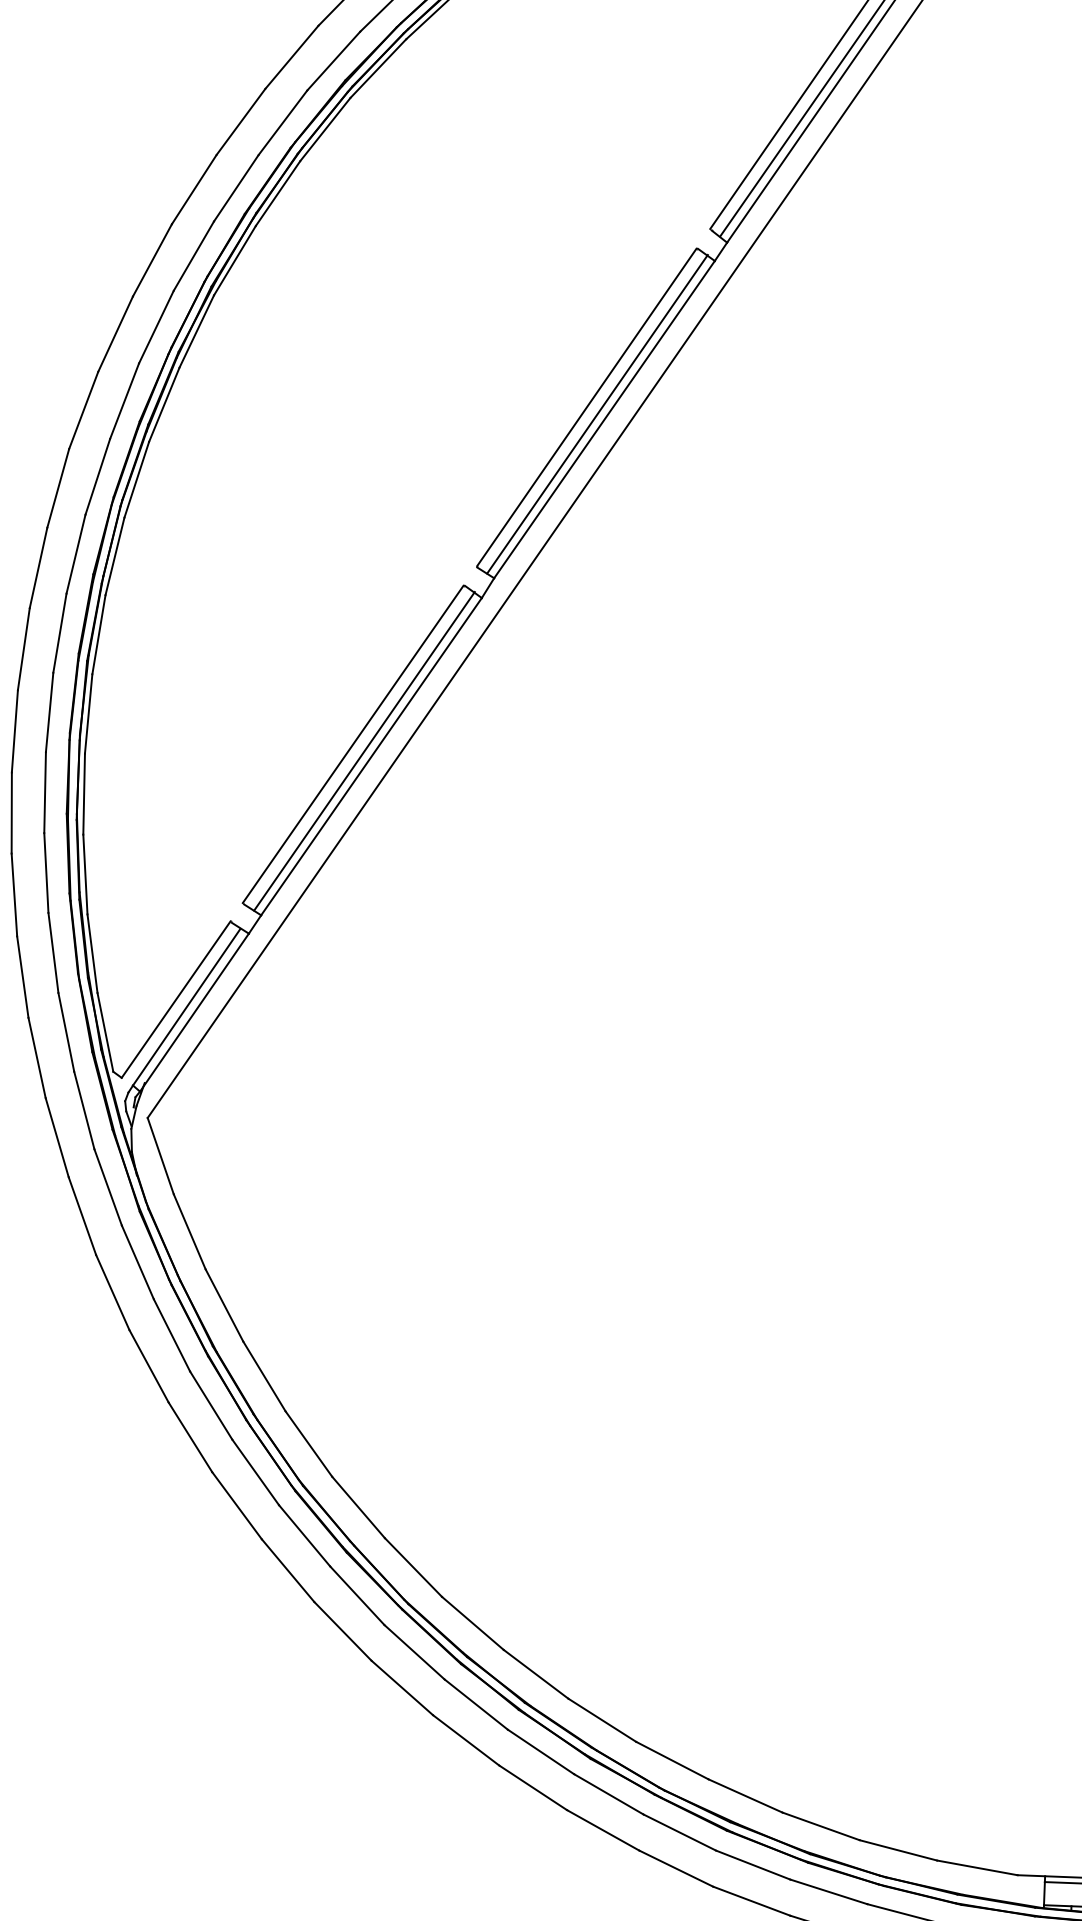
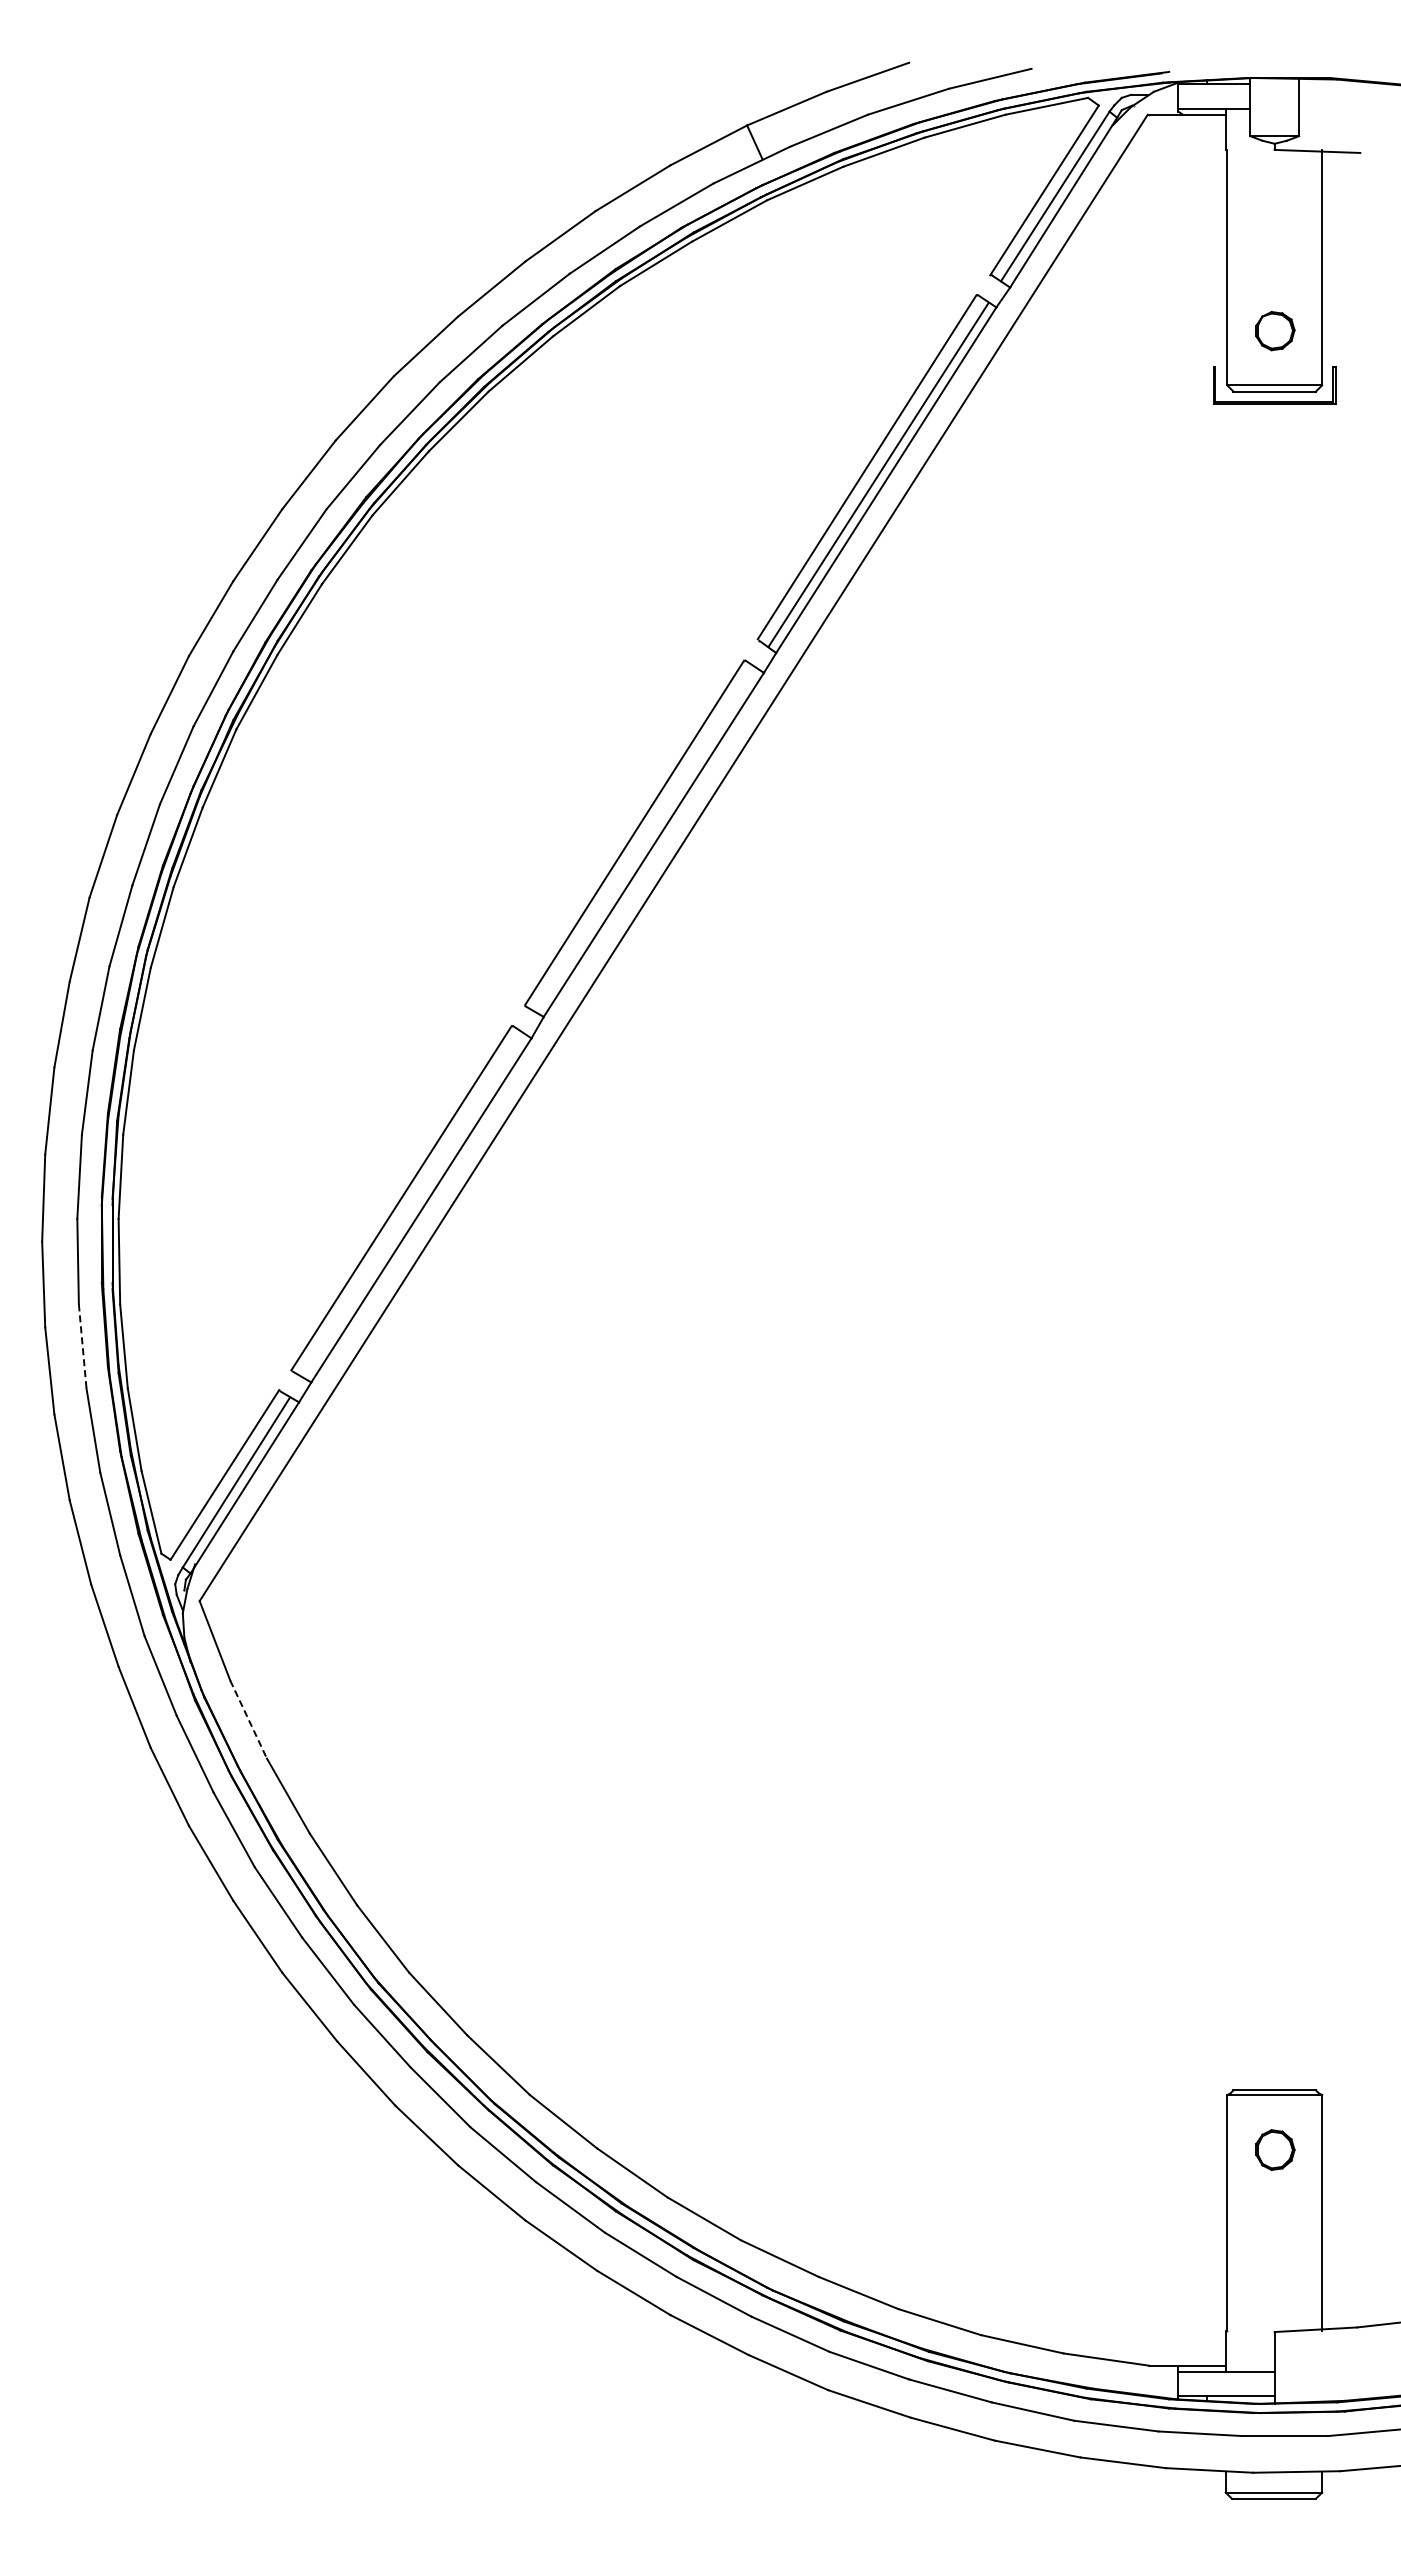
line: (597, 414) -> (646, 839), removed
line: (364, 750) -> (413, 1204), removed
line: (46, 873) -> (82, 1346), solid -> dashed
line: (189, 1232) -> (248, 1720), solid -> dashed

